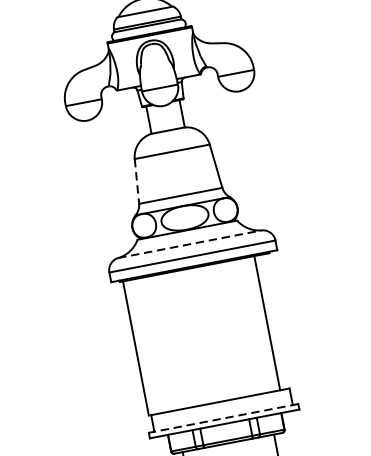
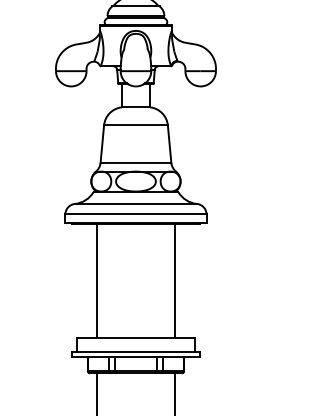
line: (137, 181) -> (102, 144), dashed -> solid
line: (190, 243) -> (136, 203), dashed -> solid
line: (266, 322) -> (174, 280), moved
line: (136, 347) -> (97, 280), moved
line: (223, 419) -> (135, 352), dashed -> solid

